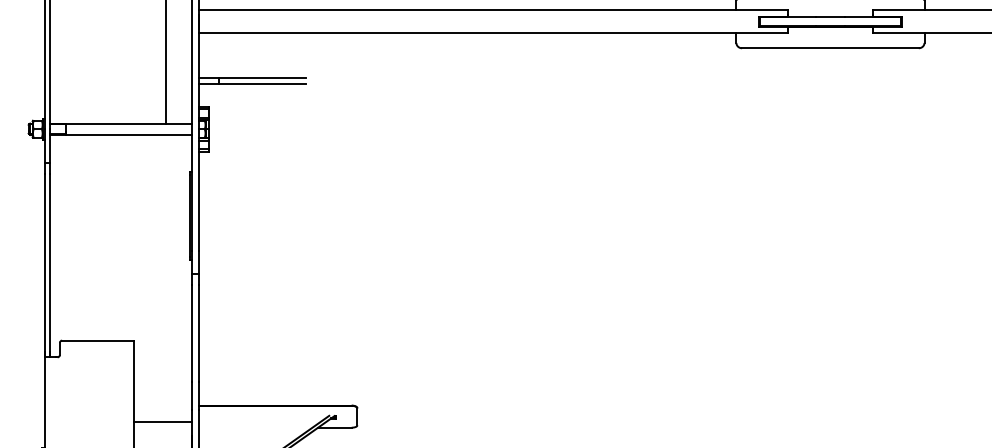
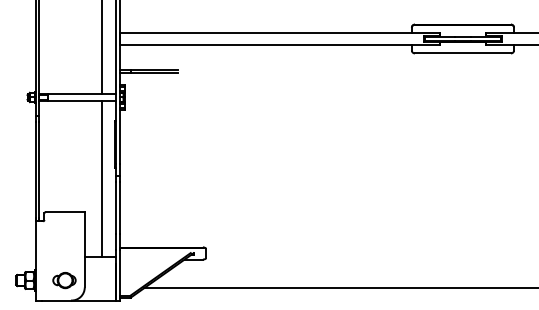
line: (166, 278) -> (102, 178), added

